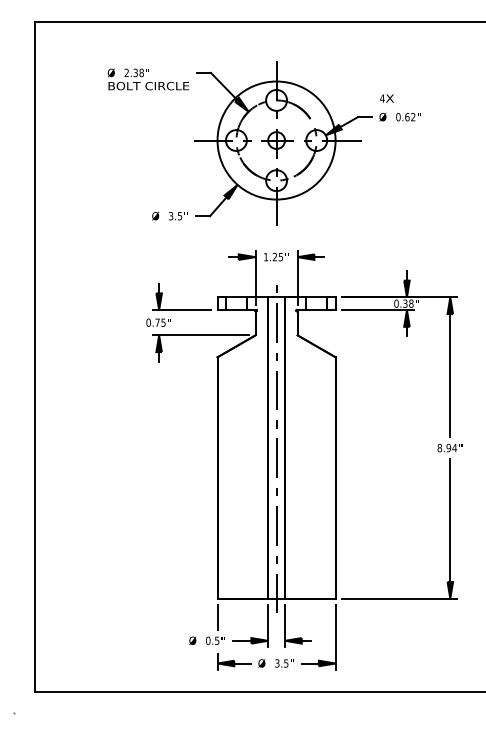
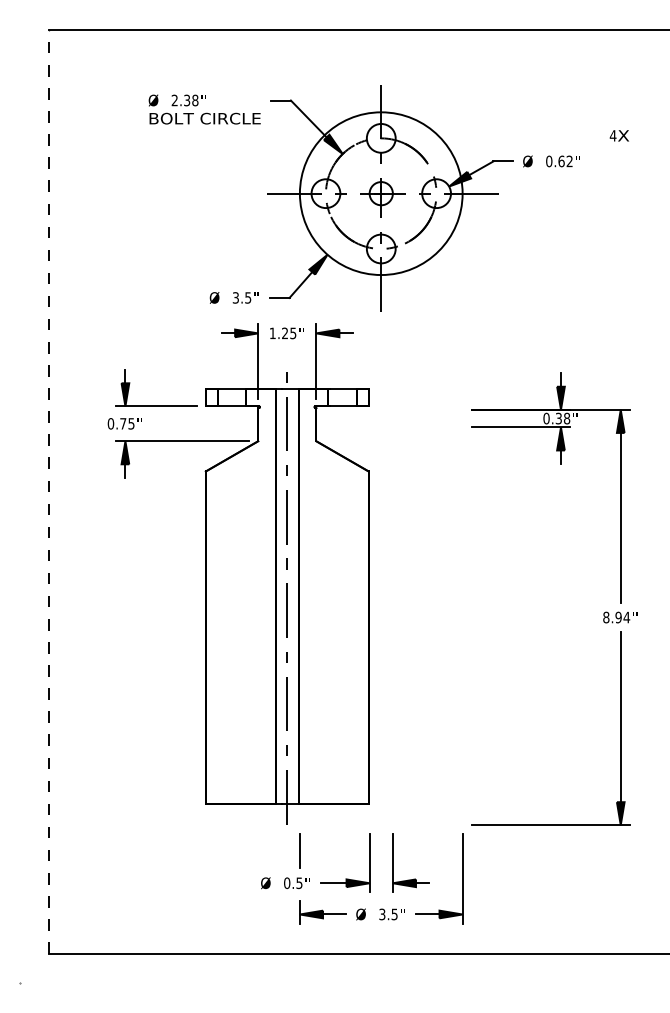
text: (386, 98) -> (618, 135), moved
line: (35, 357) -> (48, 492), solid -> dashed
part: (241, 431) -> (238, 573), moved

